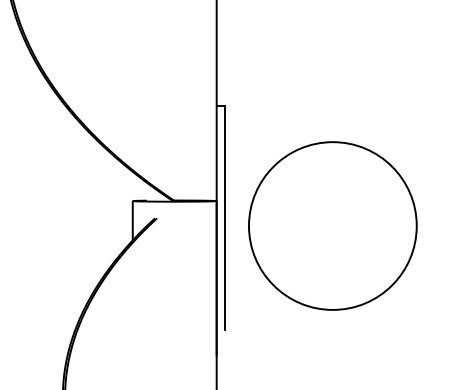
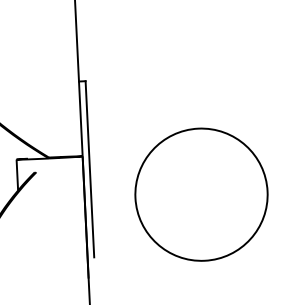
circle: (332, 225) -> (201, 194), moved

